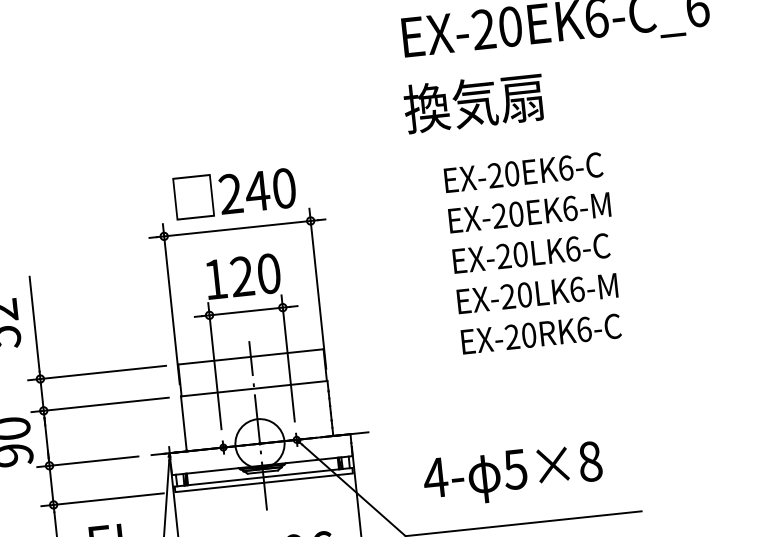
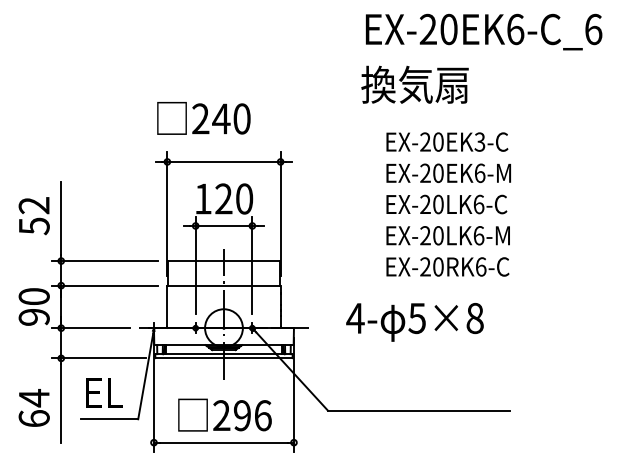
text: (565, 167) -> (479, 141), EX-20EK6-C -> EX-20EK3-C
text: (234, 193) -> (203, 118), moved
text: (512, 475) -> (414, 322), moved

